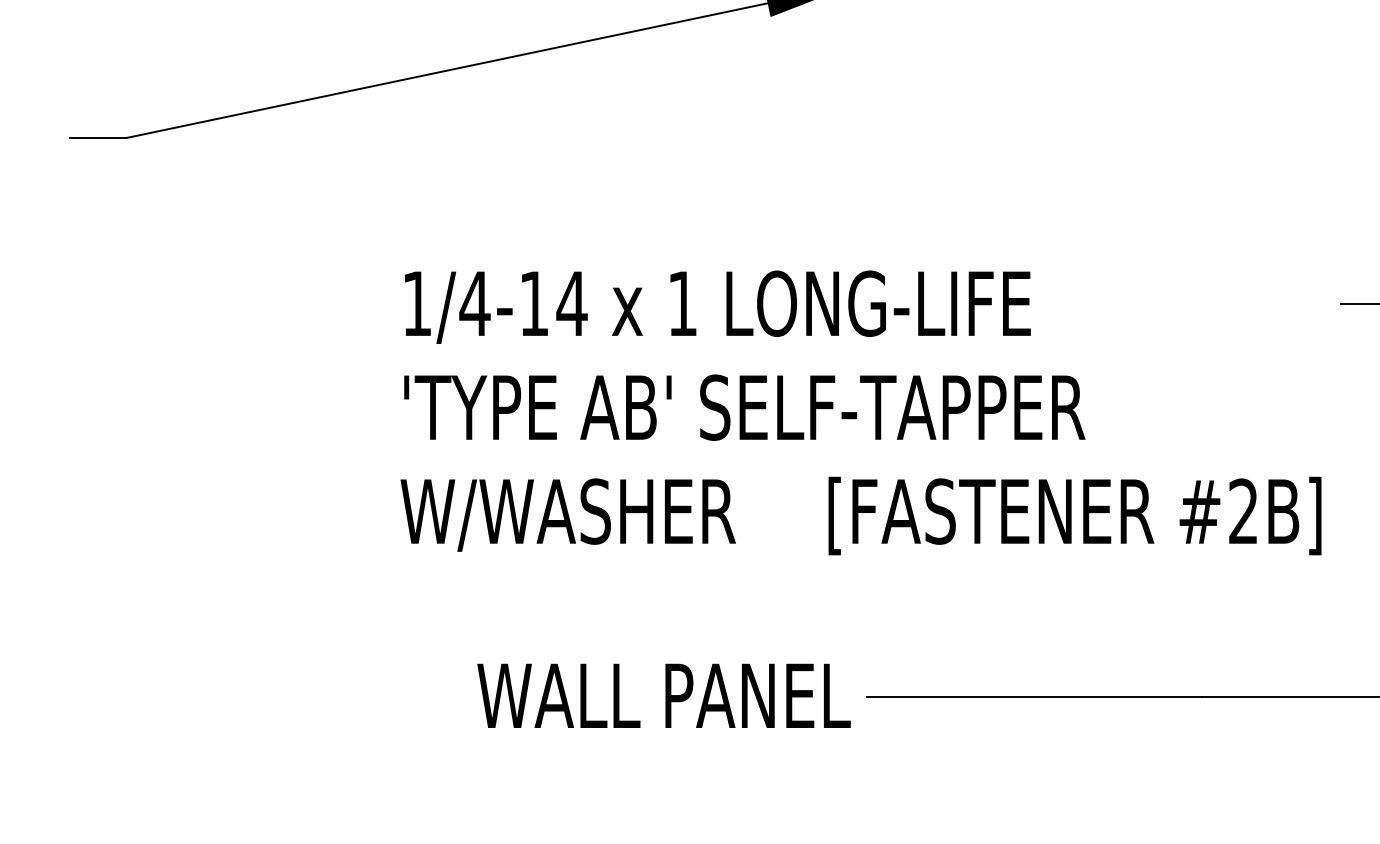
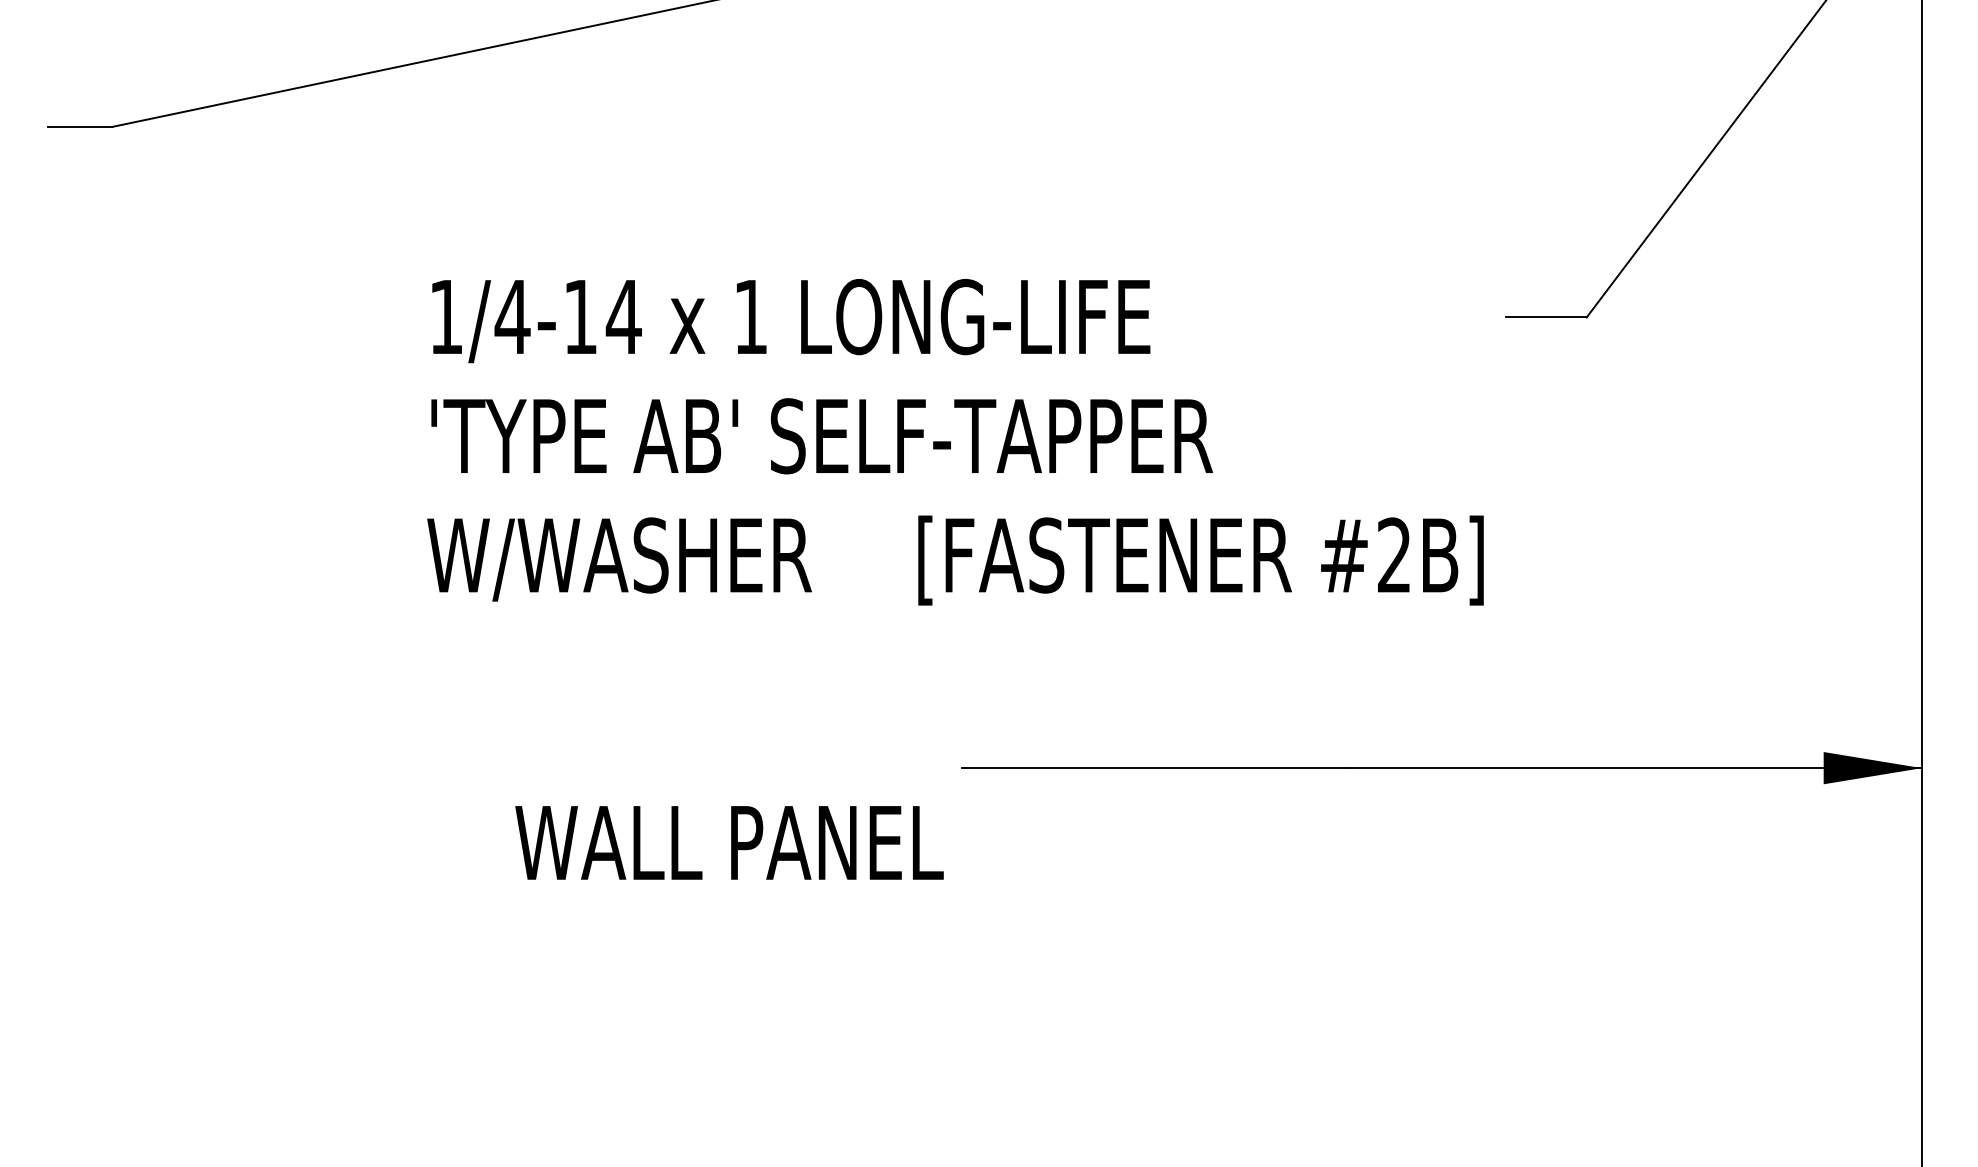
text: (664, 695) -> (729, 842), moved

